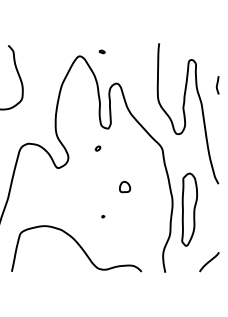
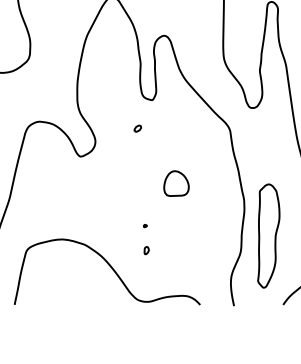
part: (124, 186) -> (175, 182), size x1.67
part: (189, 209) -> (268, 235), moved
part: (103, 233) -> (145, 250), added

